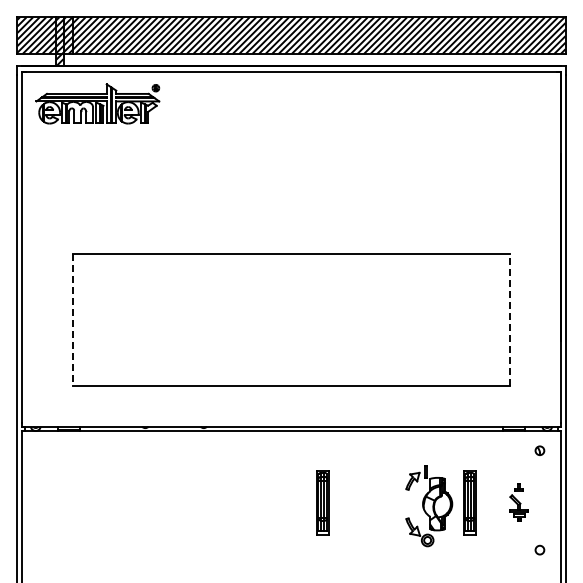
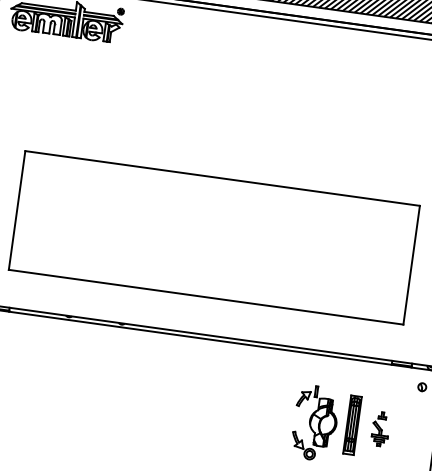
line: (73, 319) -> (17, 210), dashed -> solid
line: (509, 319) -> (411, 264), dashed -> solid
part: (322, 502) -> (219, 406), removed
part: (518, 502) -> (380, 428), moved

